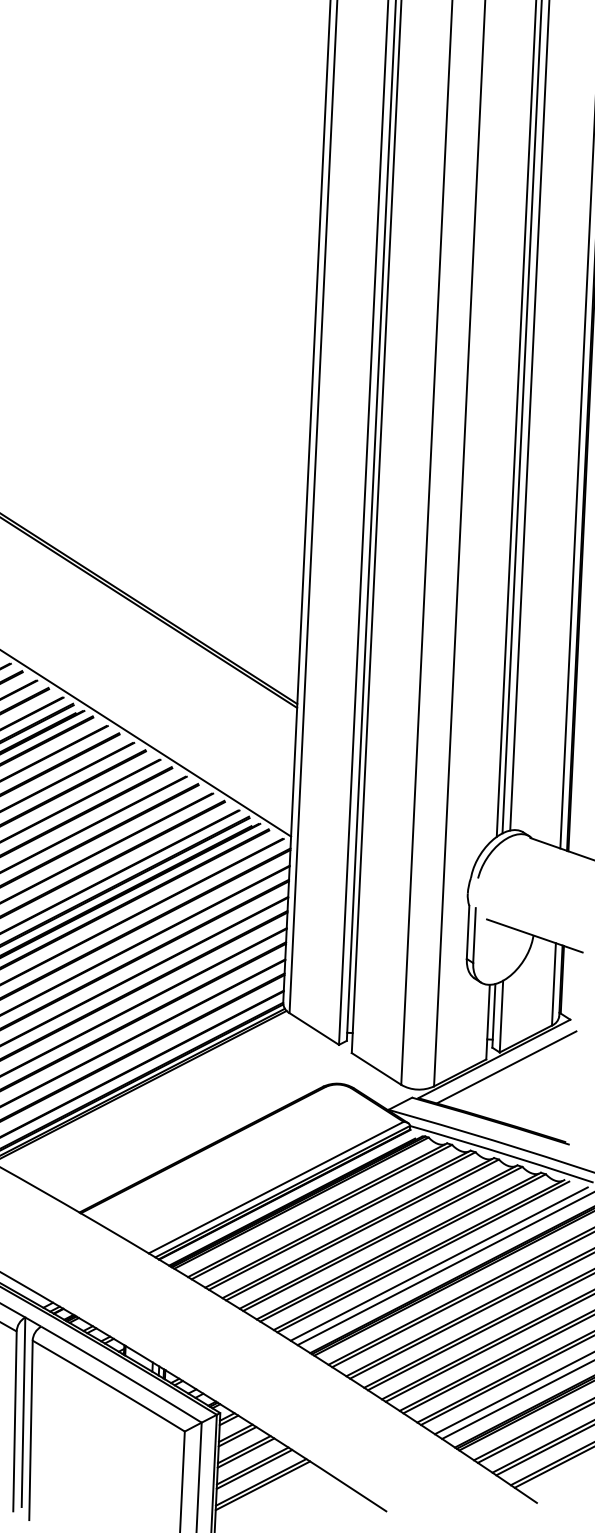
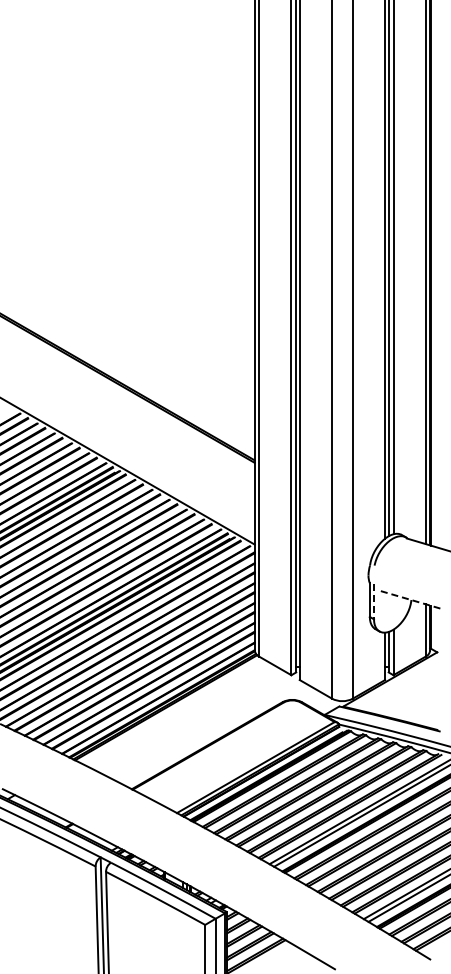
line: (475, 936) -> (374, 602), solid -> dashed
line: (535, 936) -> (412, 600), solid -> dashed
line: (506, 1067) -> (398, 684), removed

